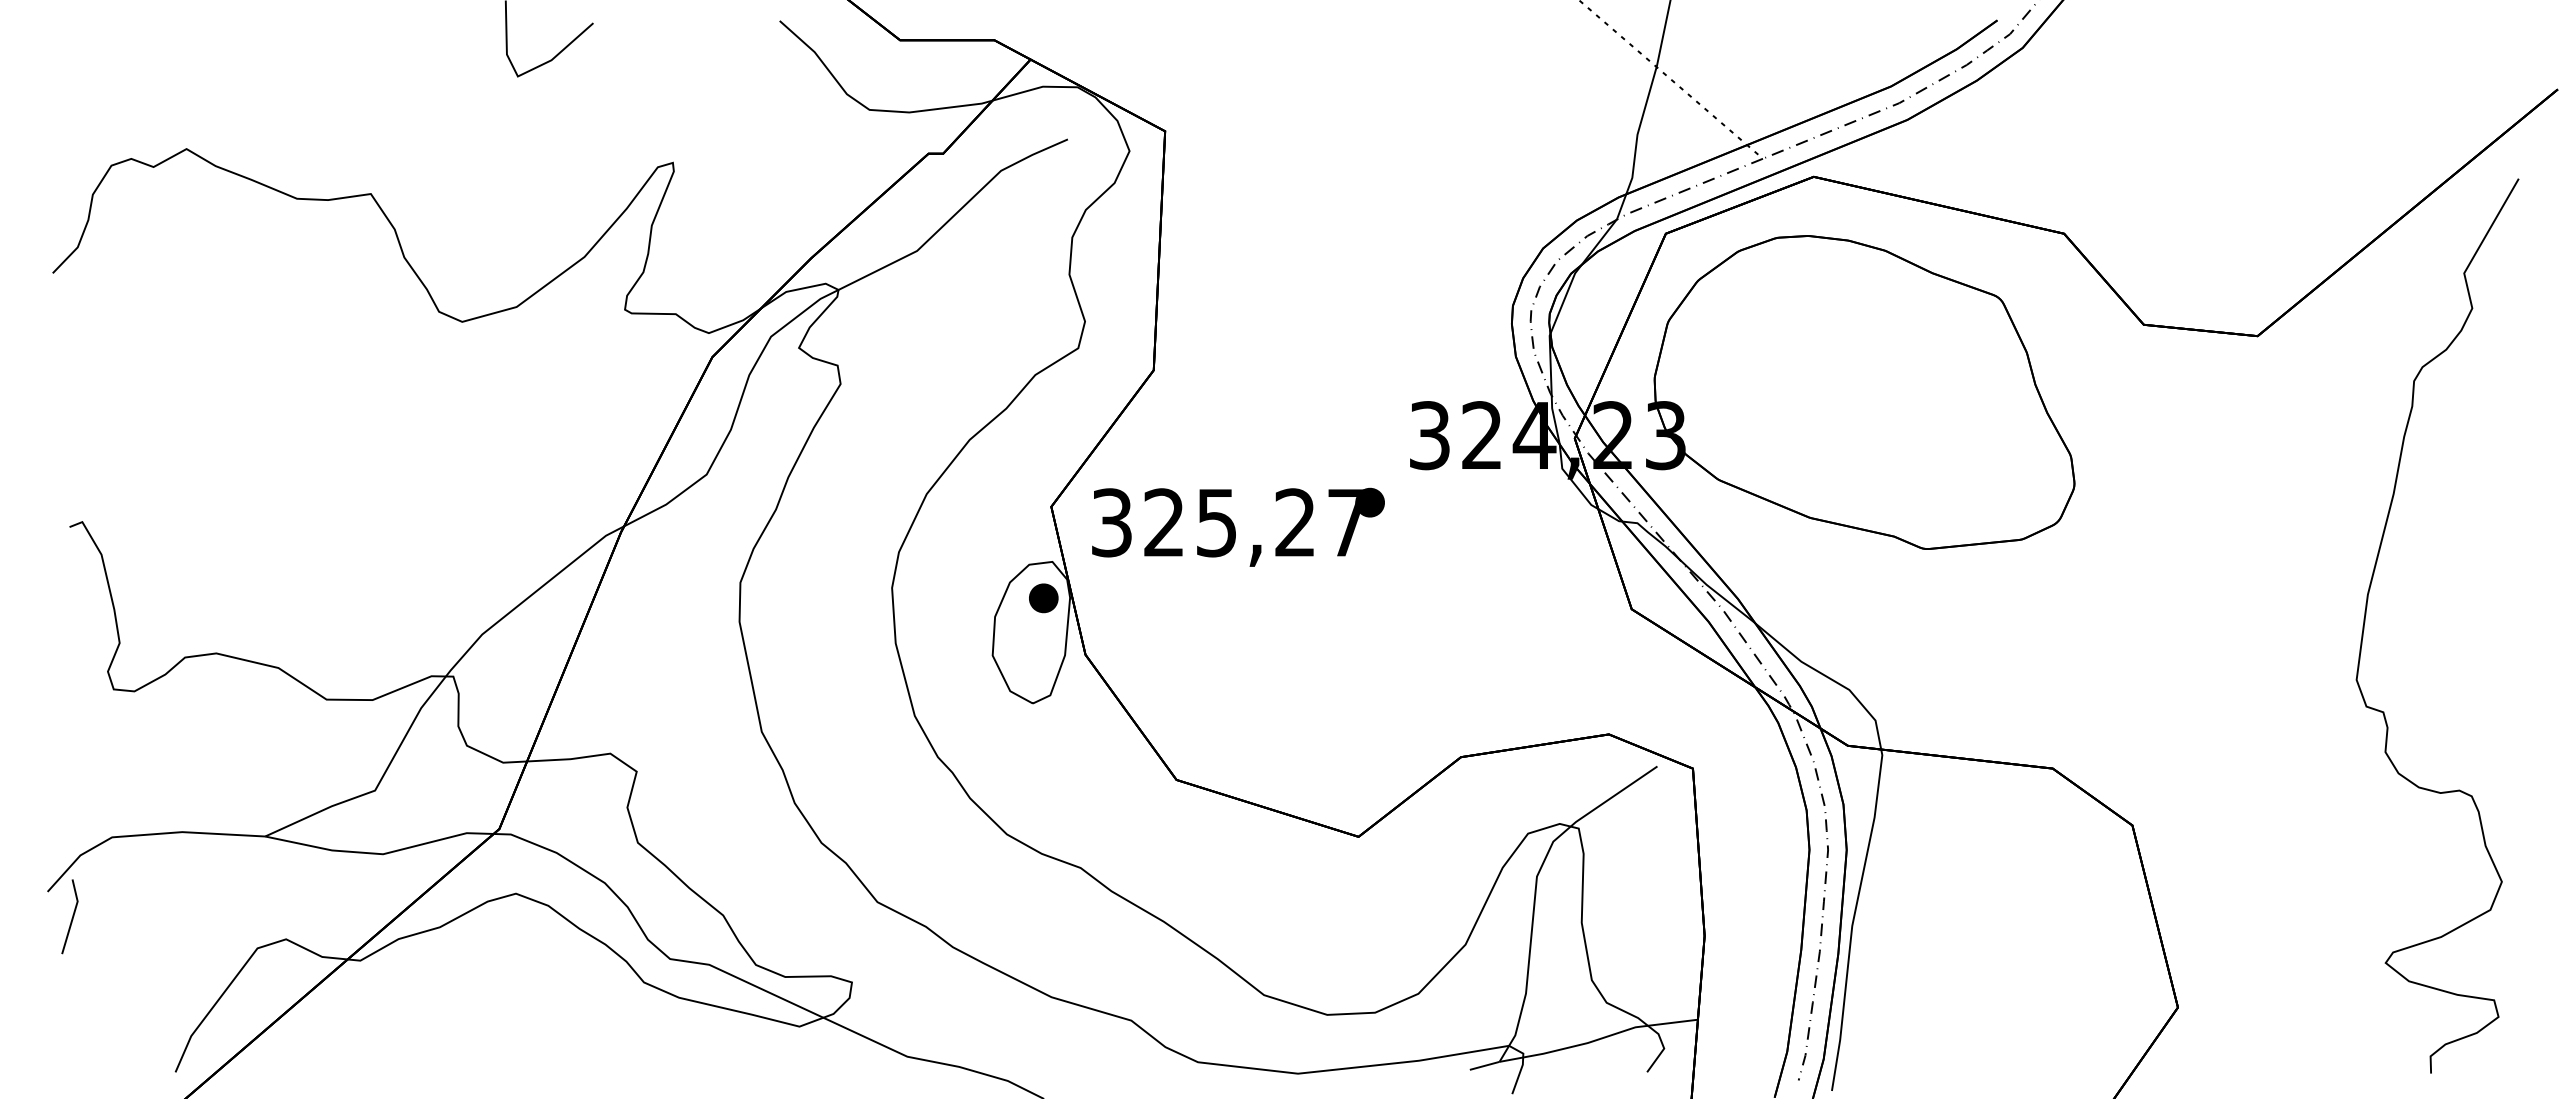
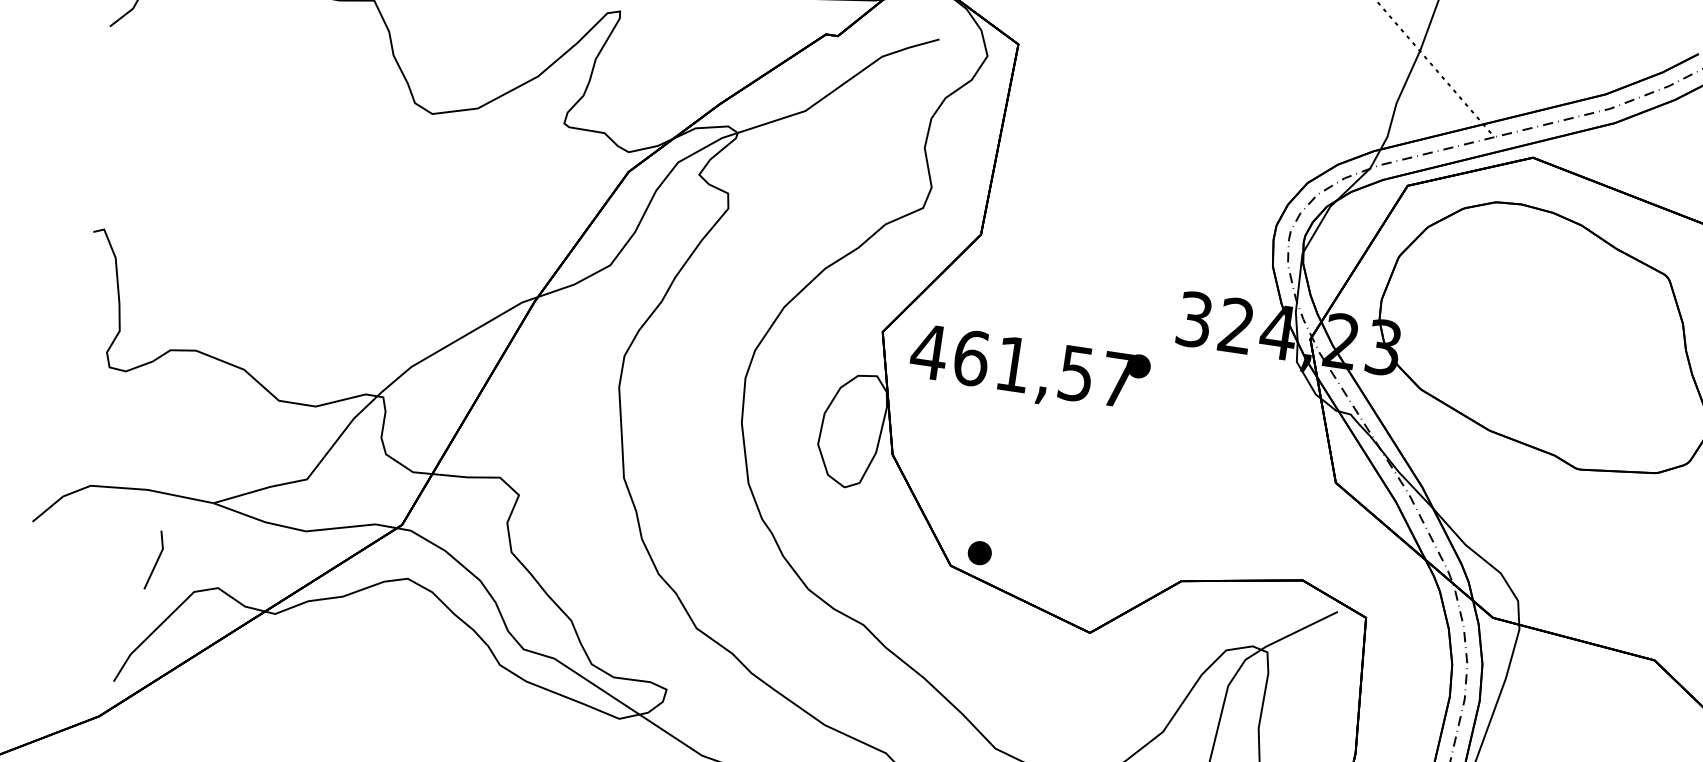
text: (1201, 522) -> (1001, 362), 325,27 -> 461,57
part: (1043, 598) -> (979, 553), moved
line: (71, 918) -> (155, 561), moved

